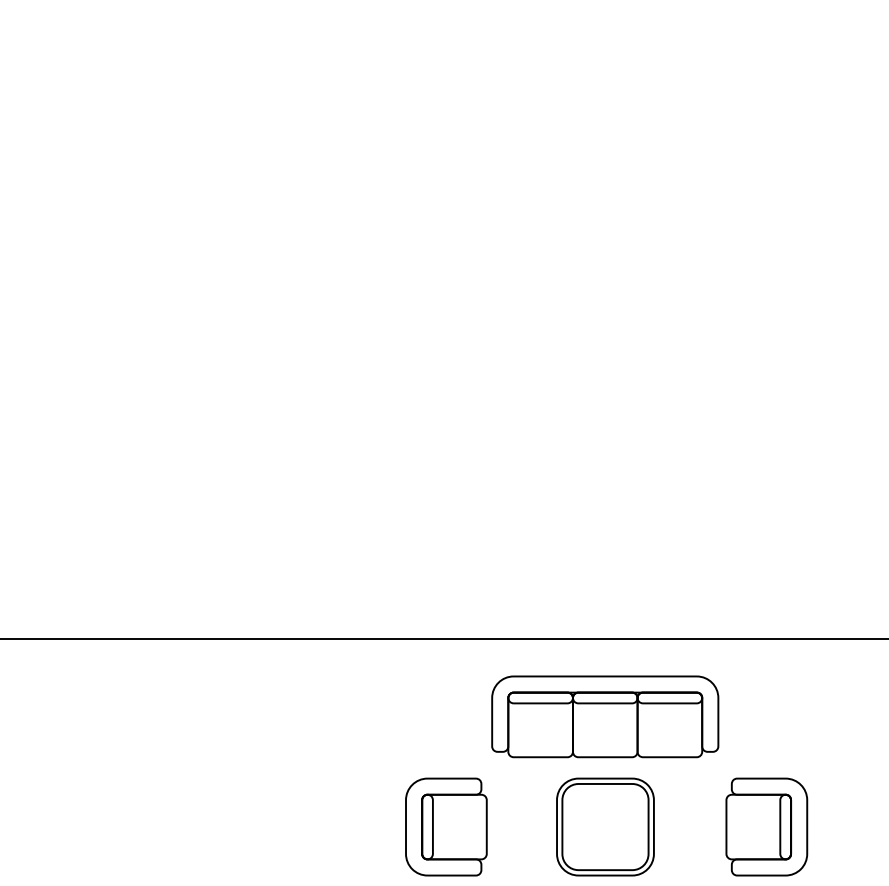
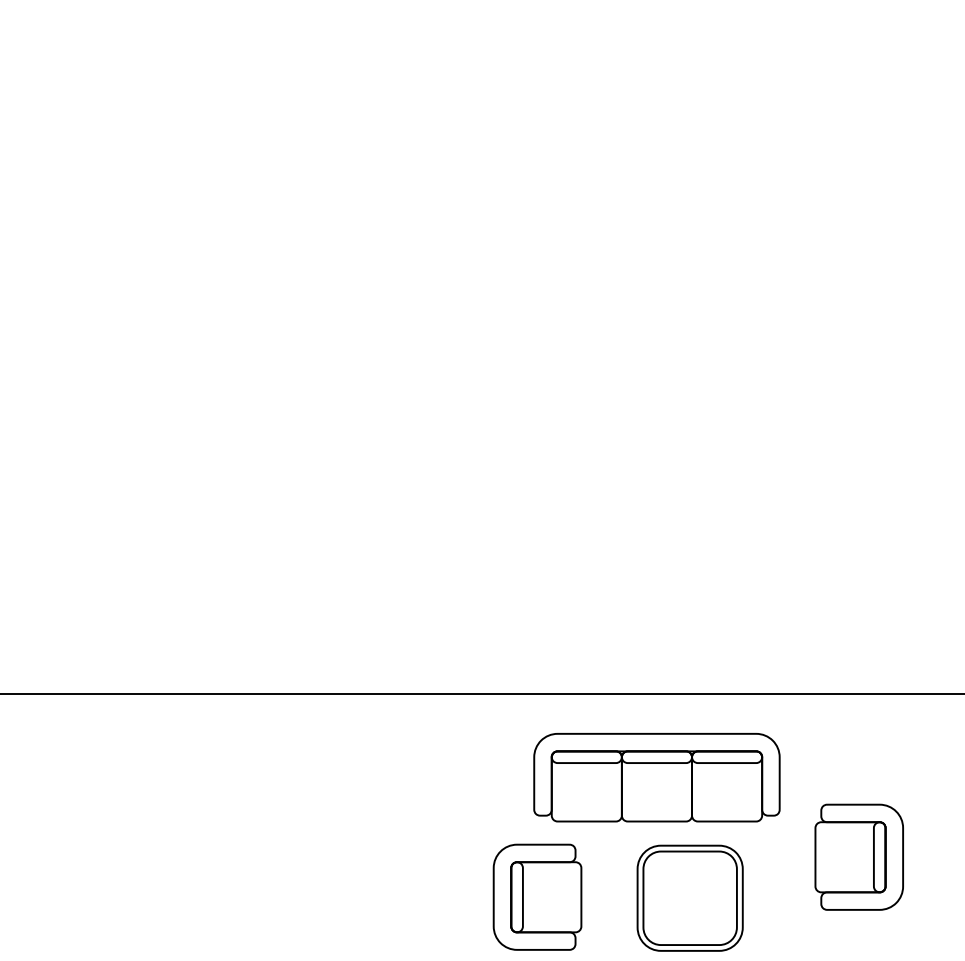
part: (446, 826) -> (537, 896), moved
part: (604, 826) -> (689, 897), moved
part: (766, 826) -> (858, 856), moved

